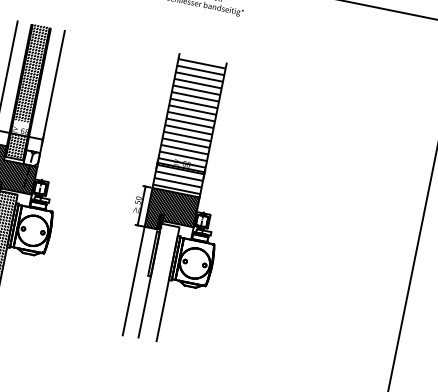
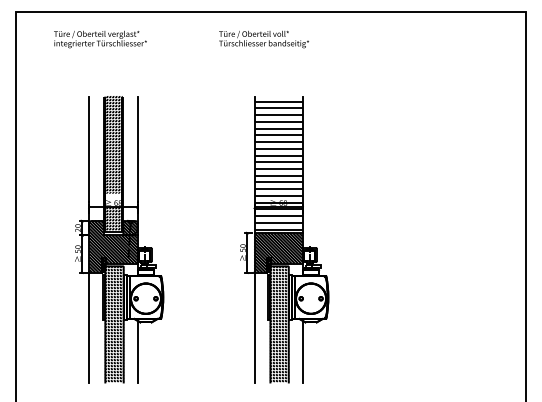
hatch: (31, 158) -> (130, 228), added
line: (14, 280) -> (137, 351), added
hatch: (159, 281) -> (279, 323), added
line: (176, 313) -> (302, 351), added

